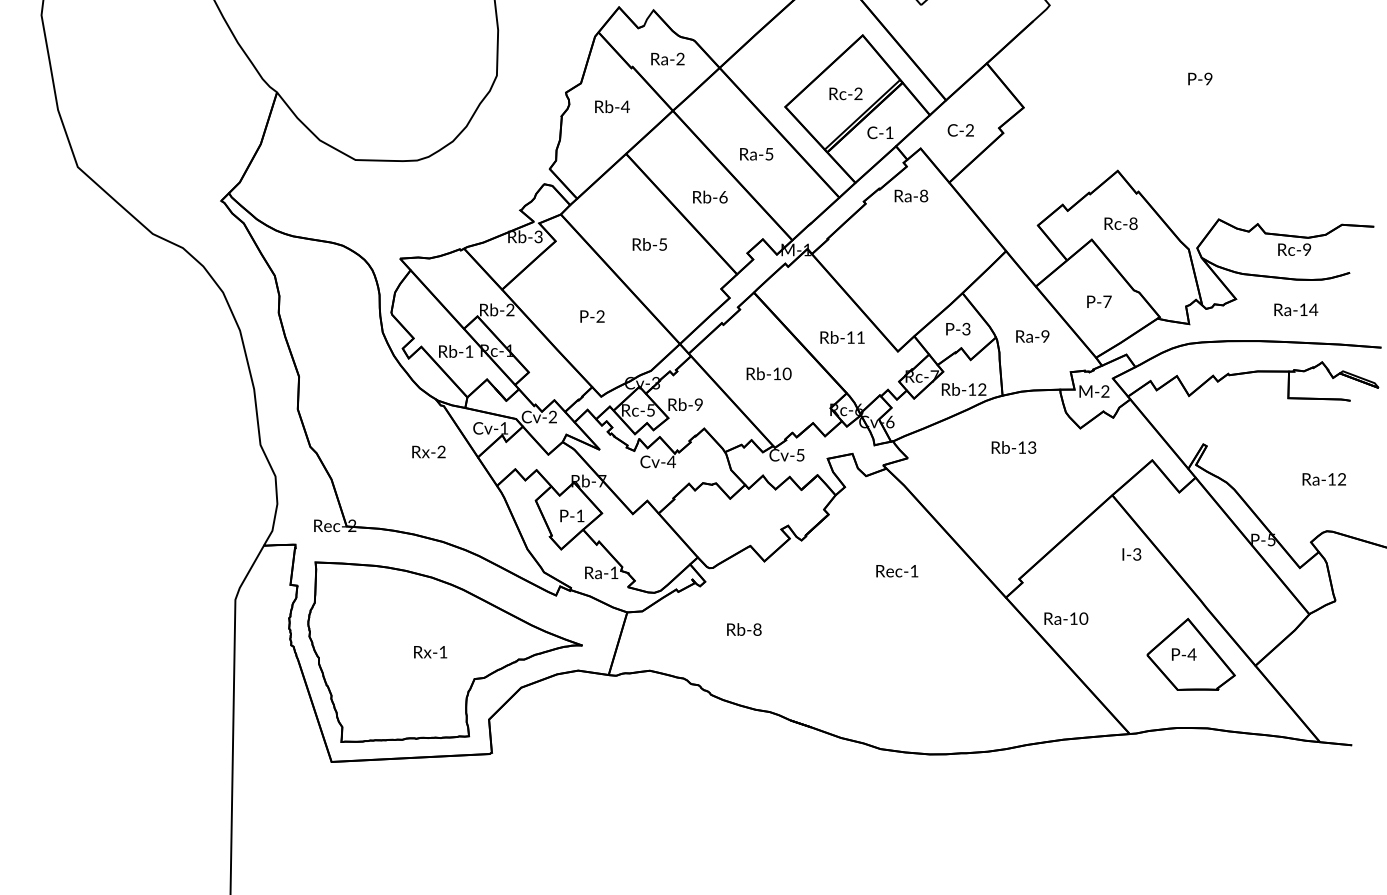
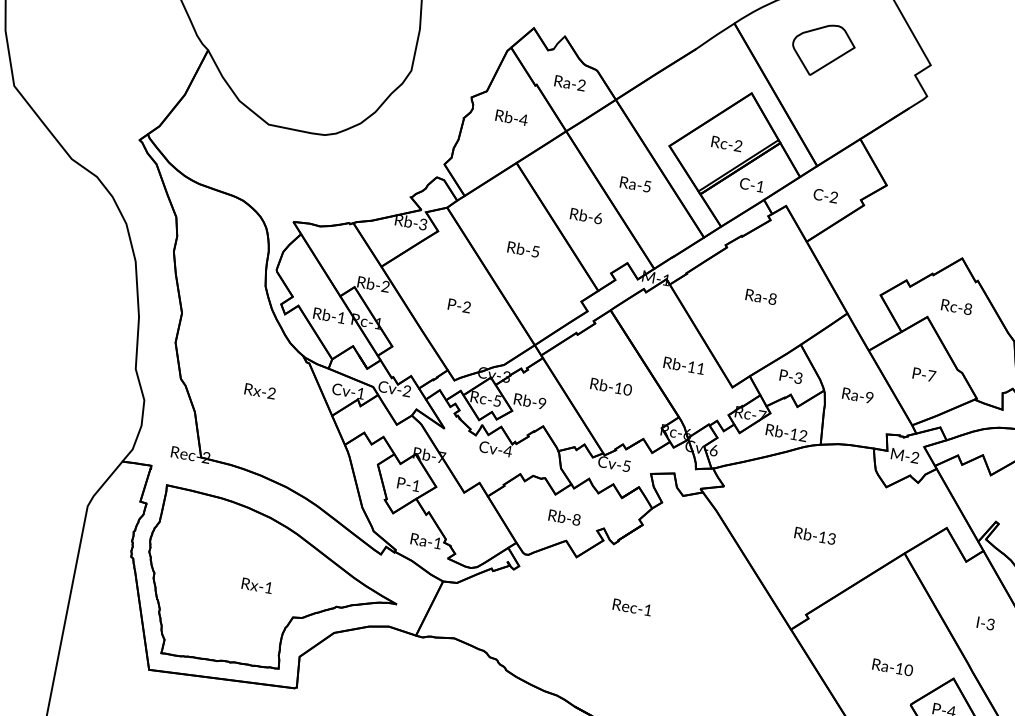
text: (911, 195) -> (761, 296), moved
text: (1013, 447) -> (814, 535), moved
text: (428, 451) -> (259, 390), moved
text: (1131, 554) -> (985, 623), moved
text: (897, 571) -> (632, 607), moved
text: (1066, 618) -> (892, 667), moved
text: (744, 629) -> (564, 517), moved

